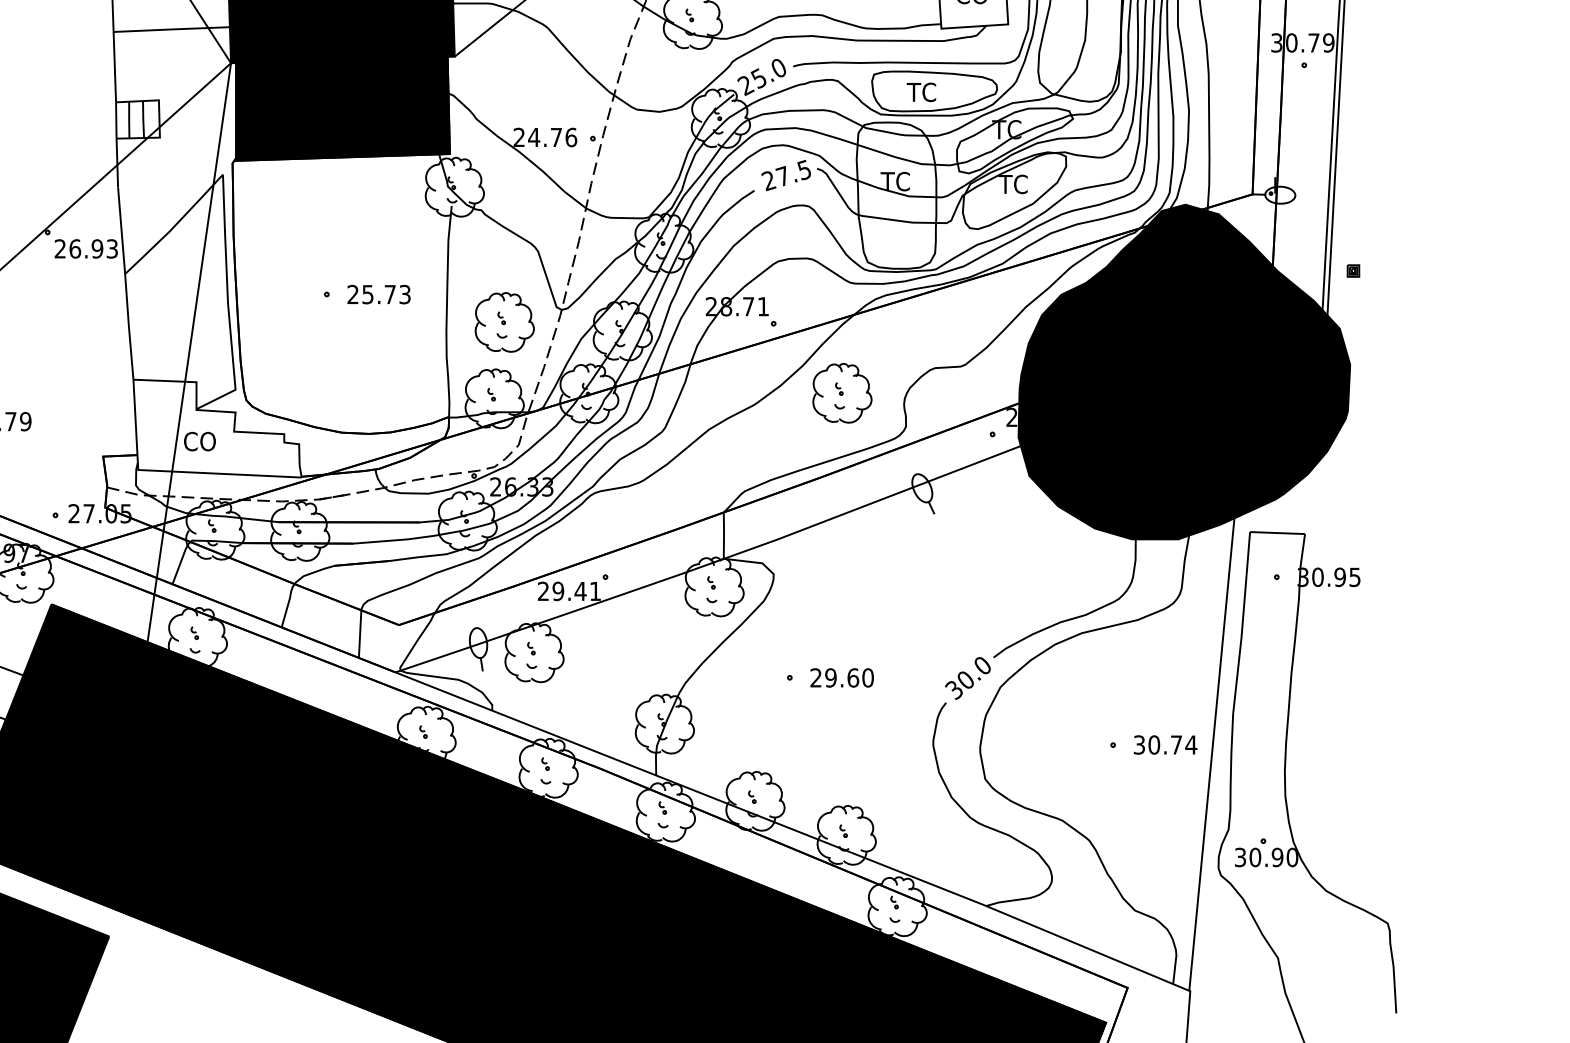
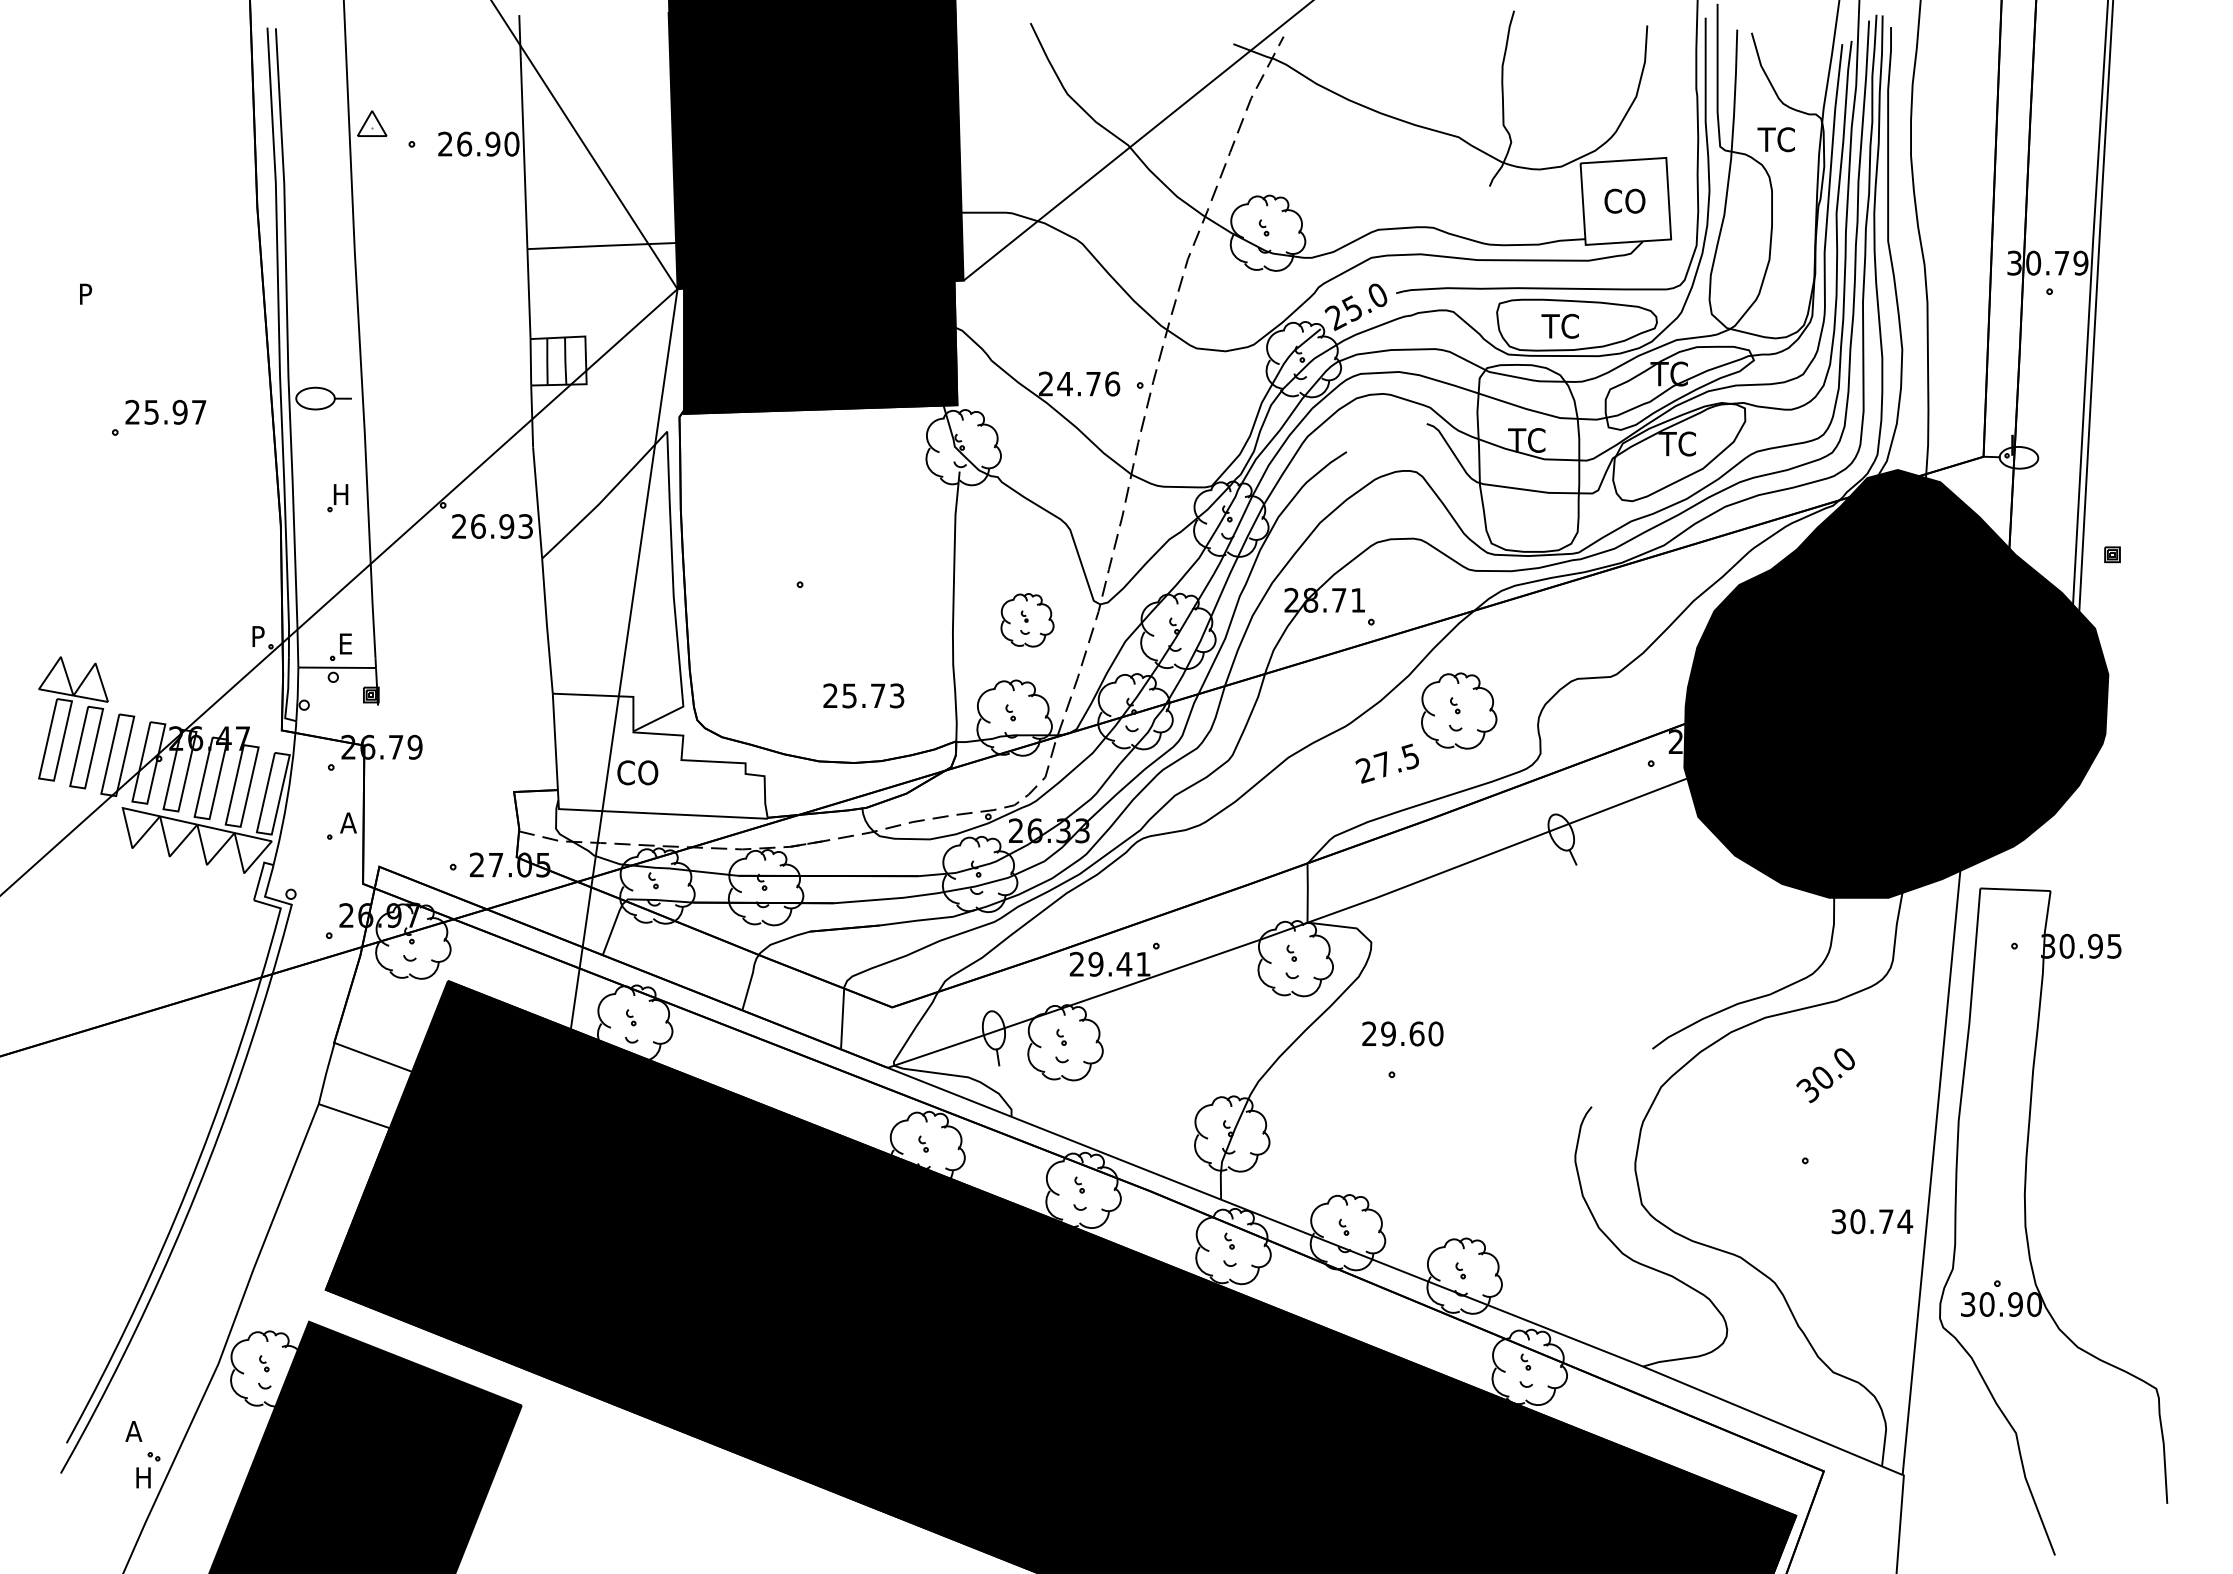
text: (785, 175) -> (1386, 763), moved
text: (378, 294) -> (863, 695), moved
part: (504, 321) -> (1027, 619), size x0.7
text: (841, 677) -> (1402, 1033), moved
text: (967, 678) -> (1825, 1075), moved
text: (1165, 744) -> (1872, 1221), moved

